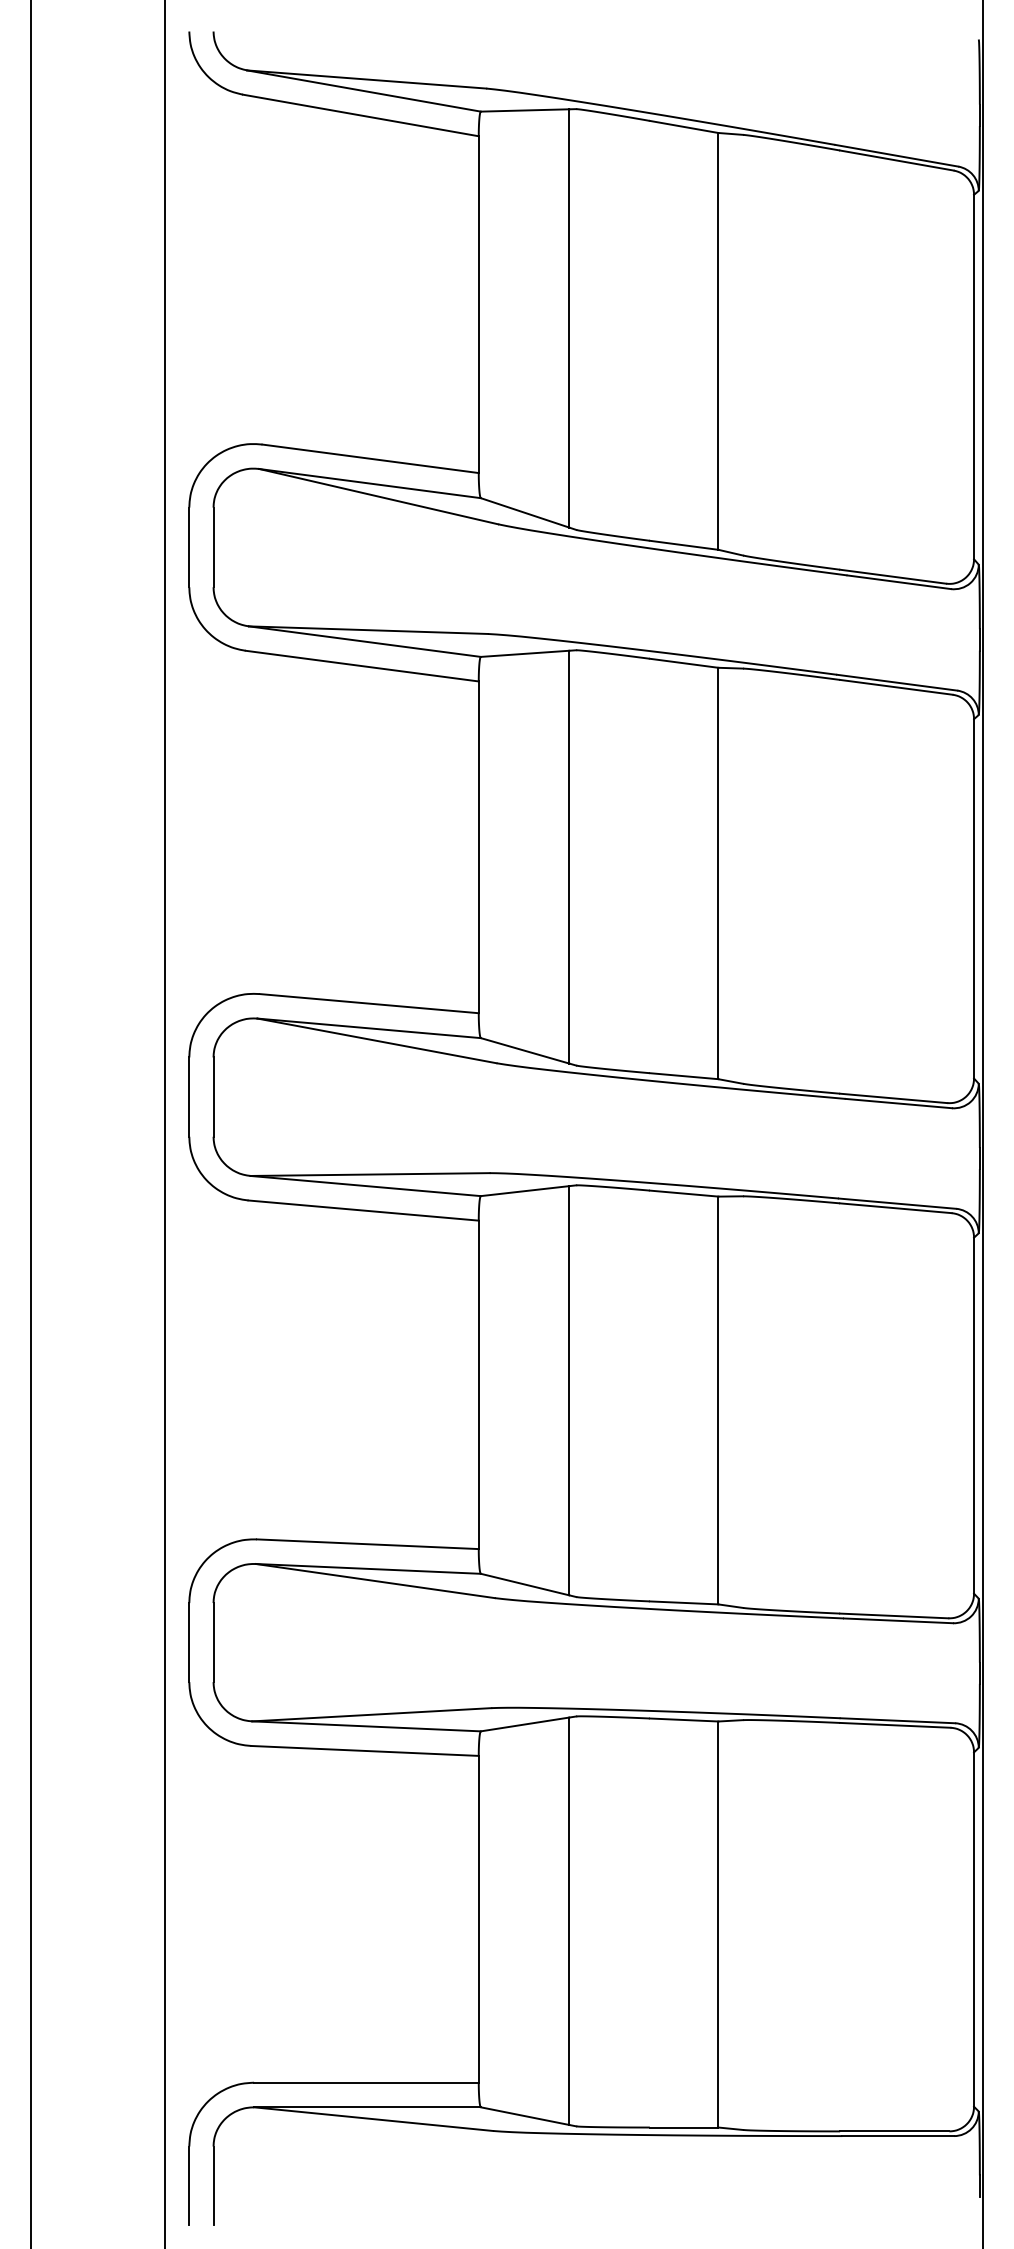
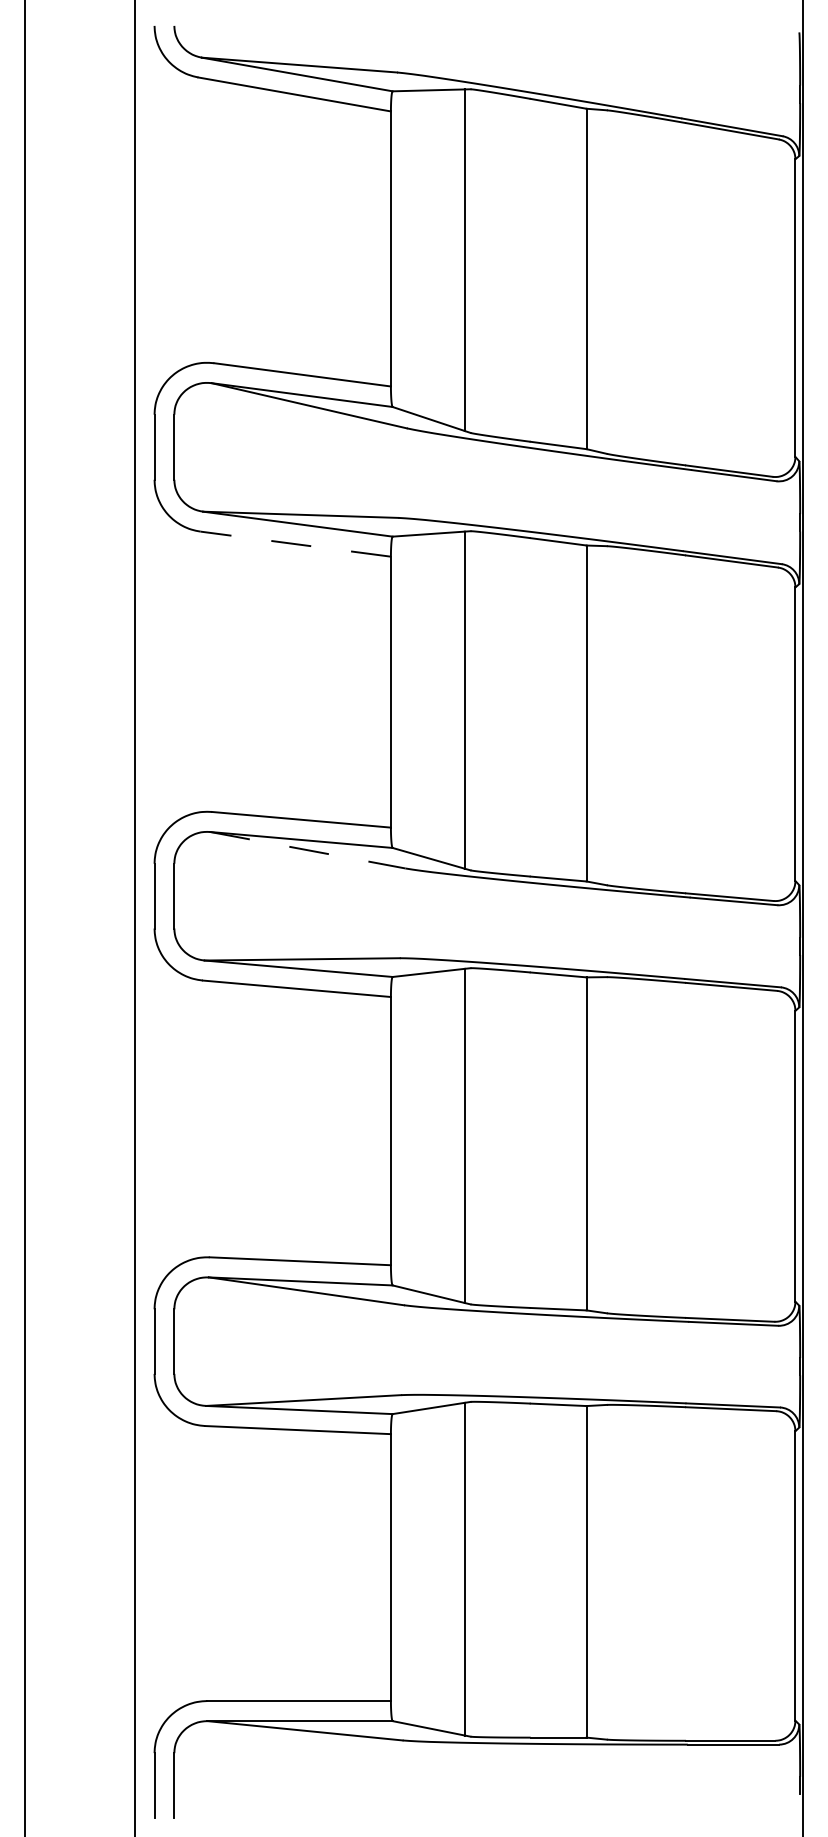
line: (361, 666) -> (295, 544), solid -> dashed
line: (377, 1041) -> (308, 850), solid -> dashed

